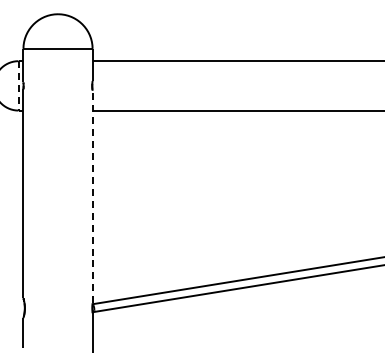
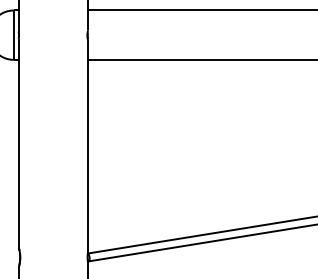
line: (18, 85) -> (13, 34), dashed -> solid
line: (92, 196) -> (87, 145), dashed -> solid

